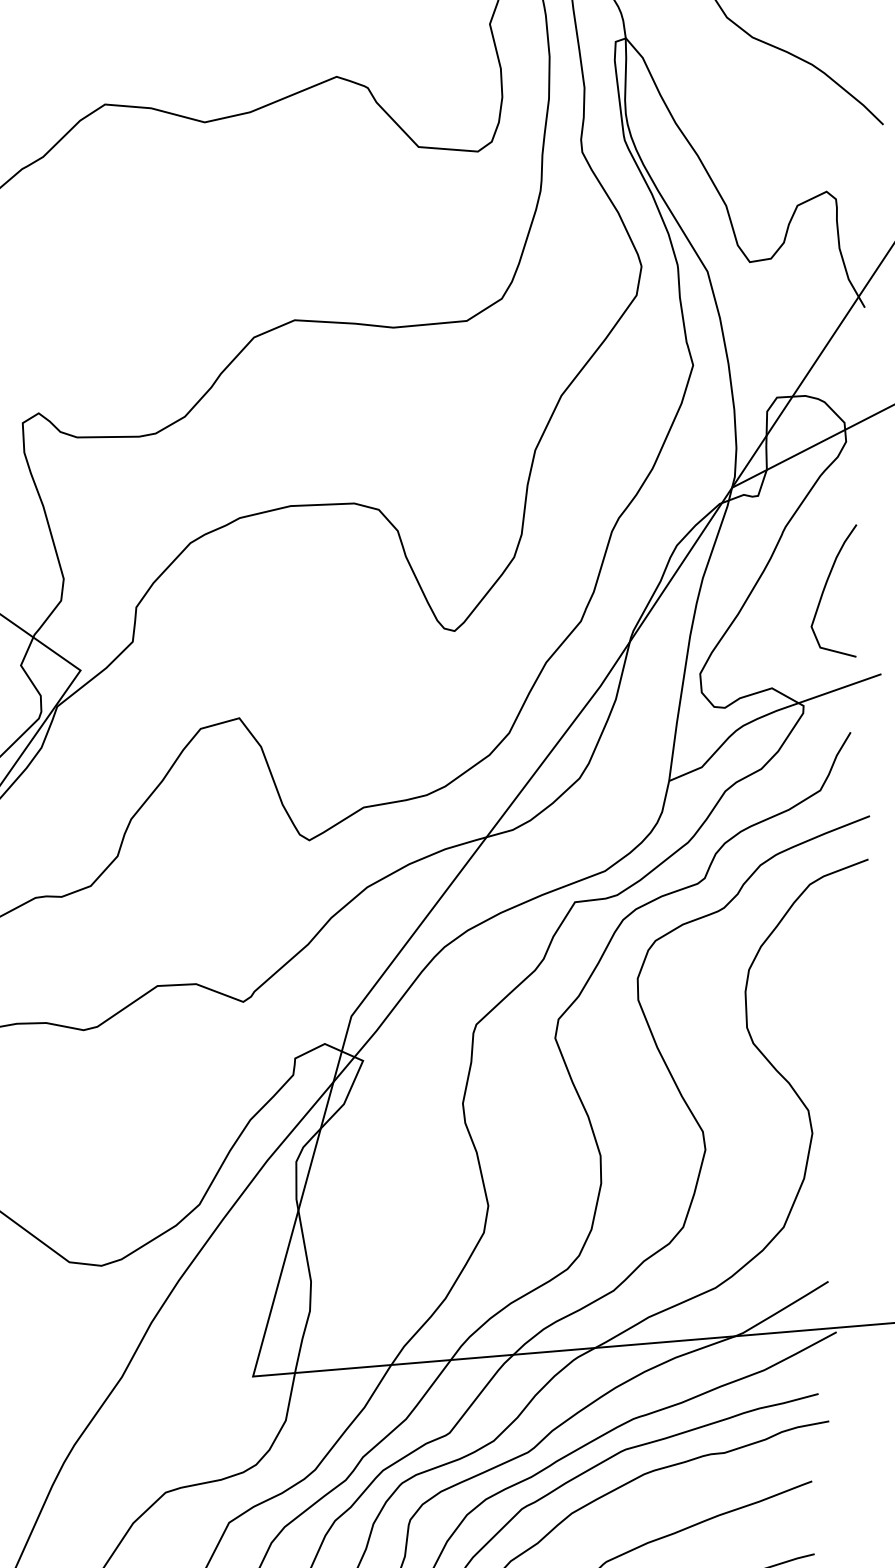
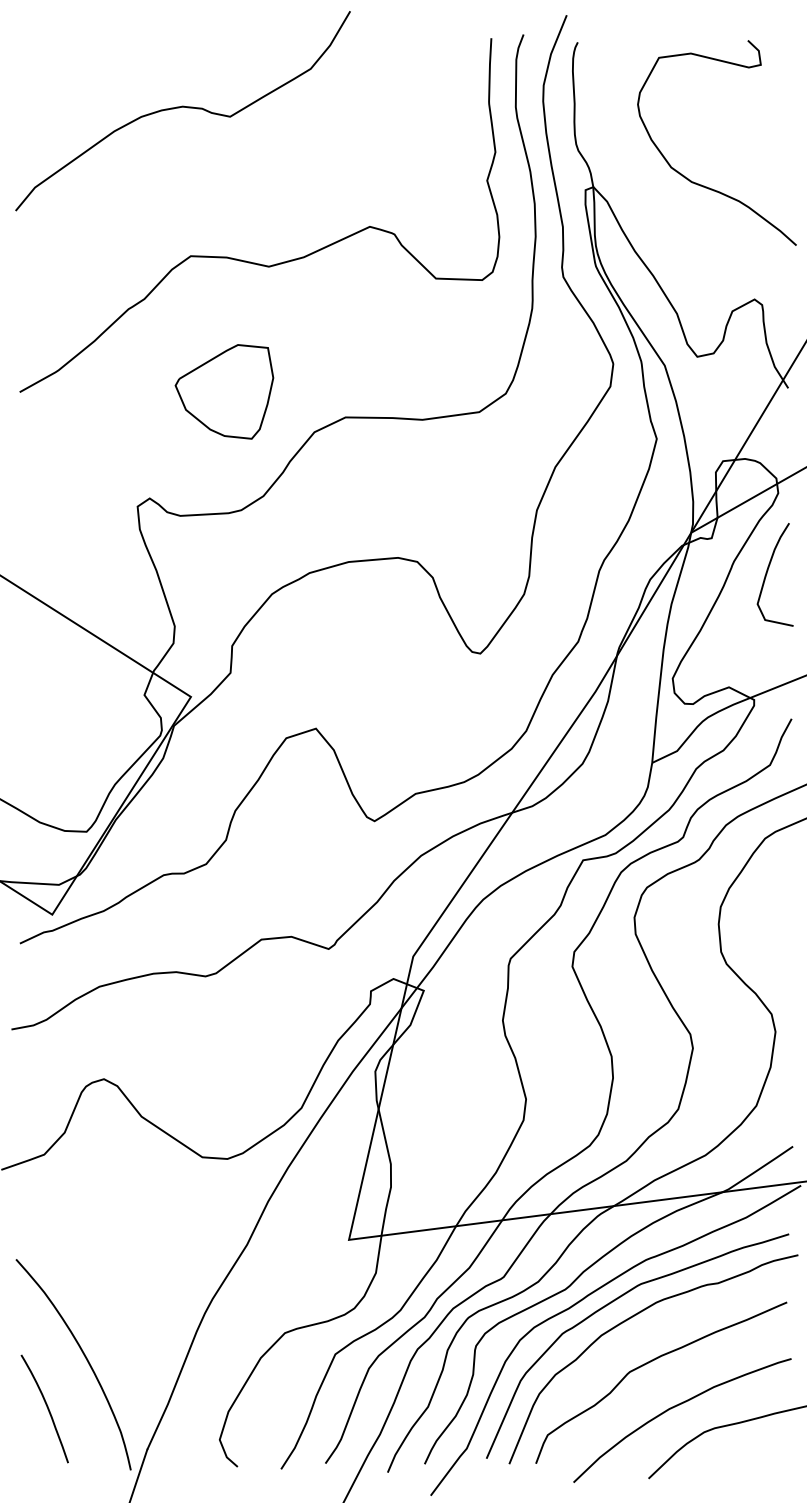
part: (140, 280) -> (224, 391), added
curve: (825, 589) -> (767, 574), moved

